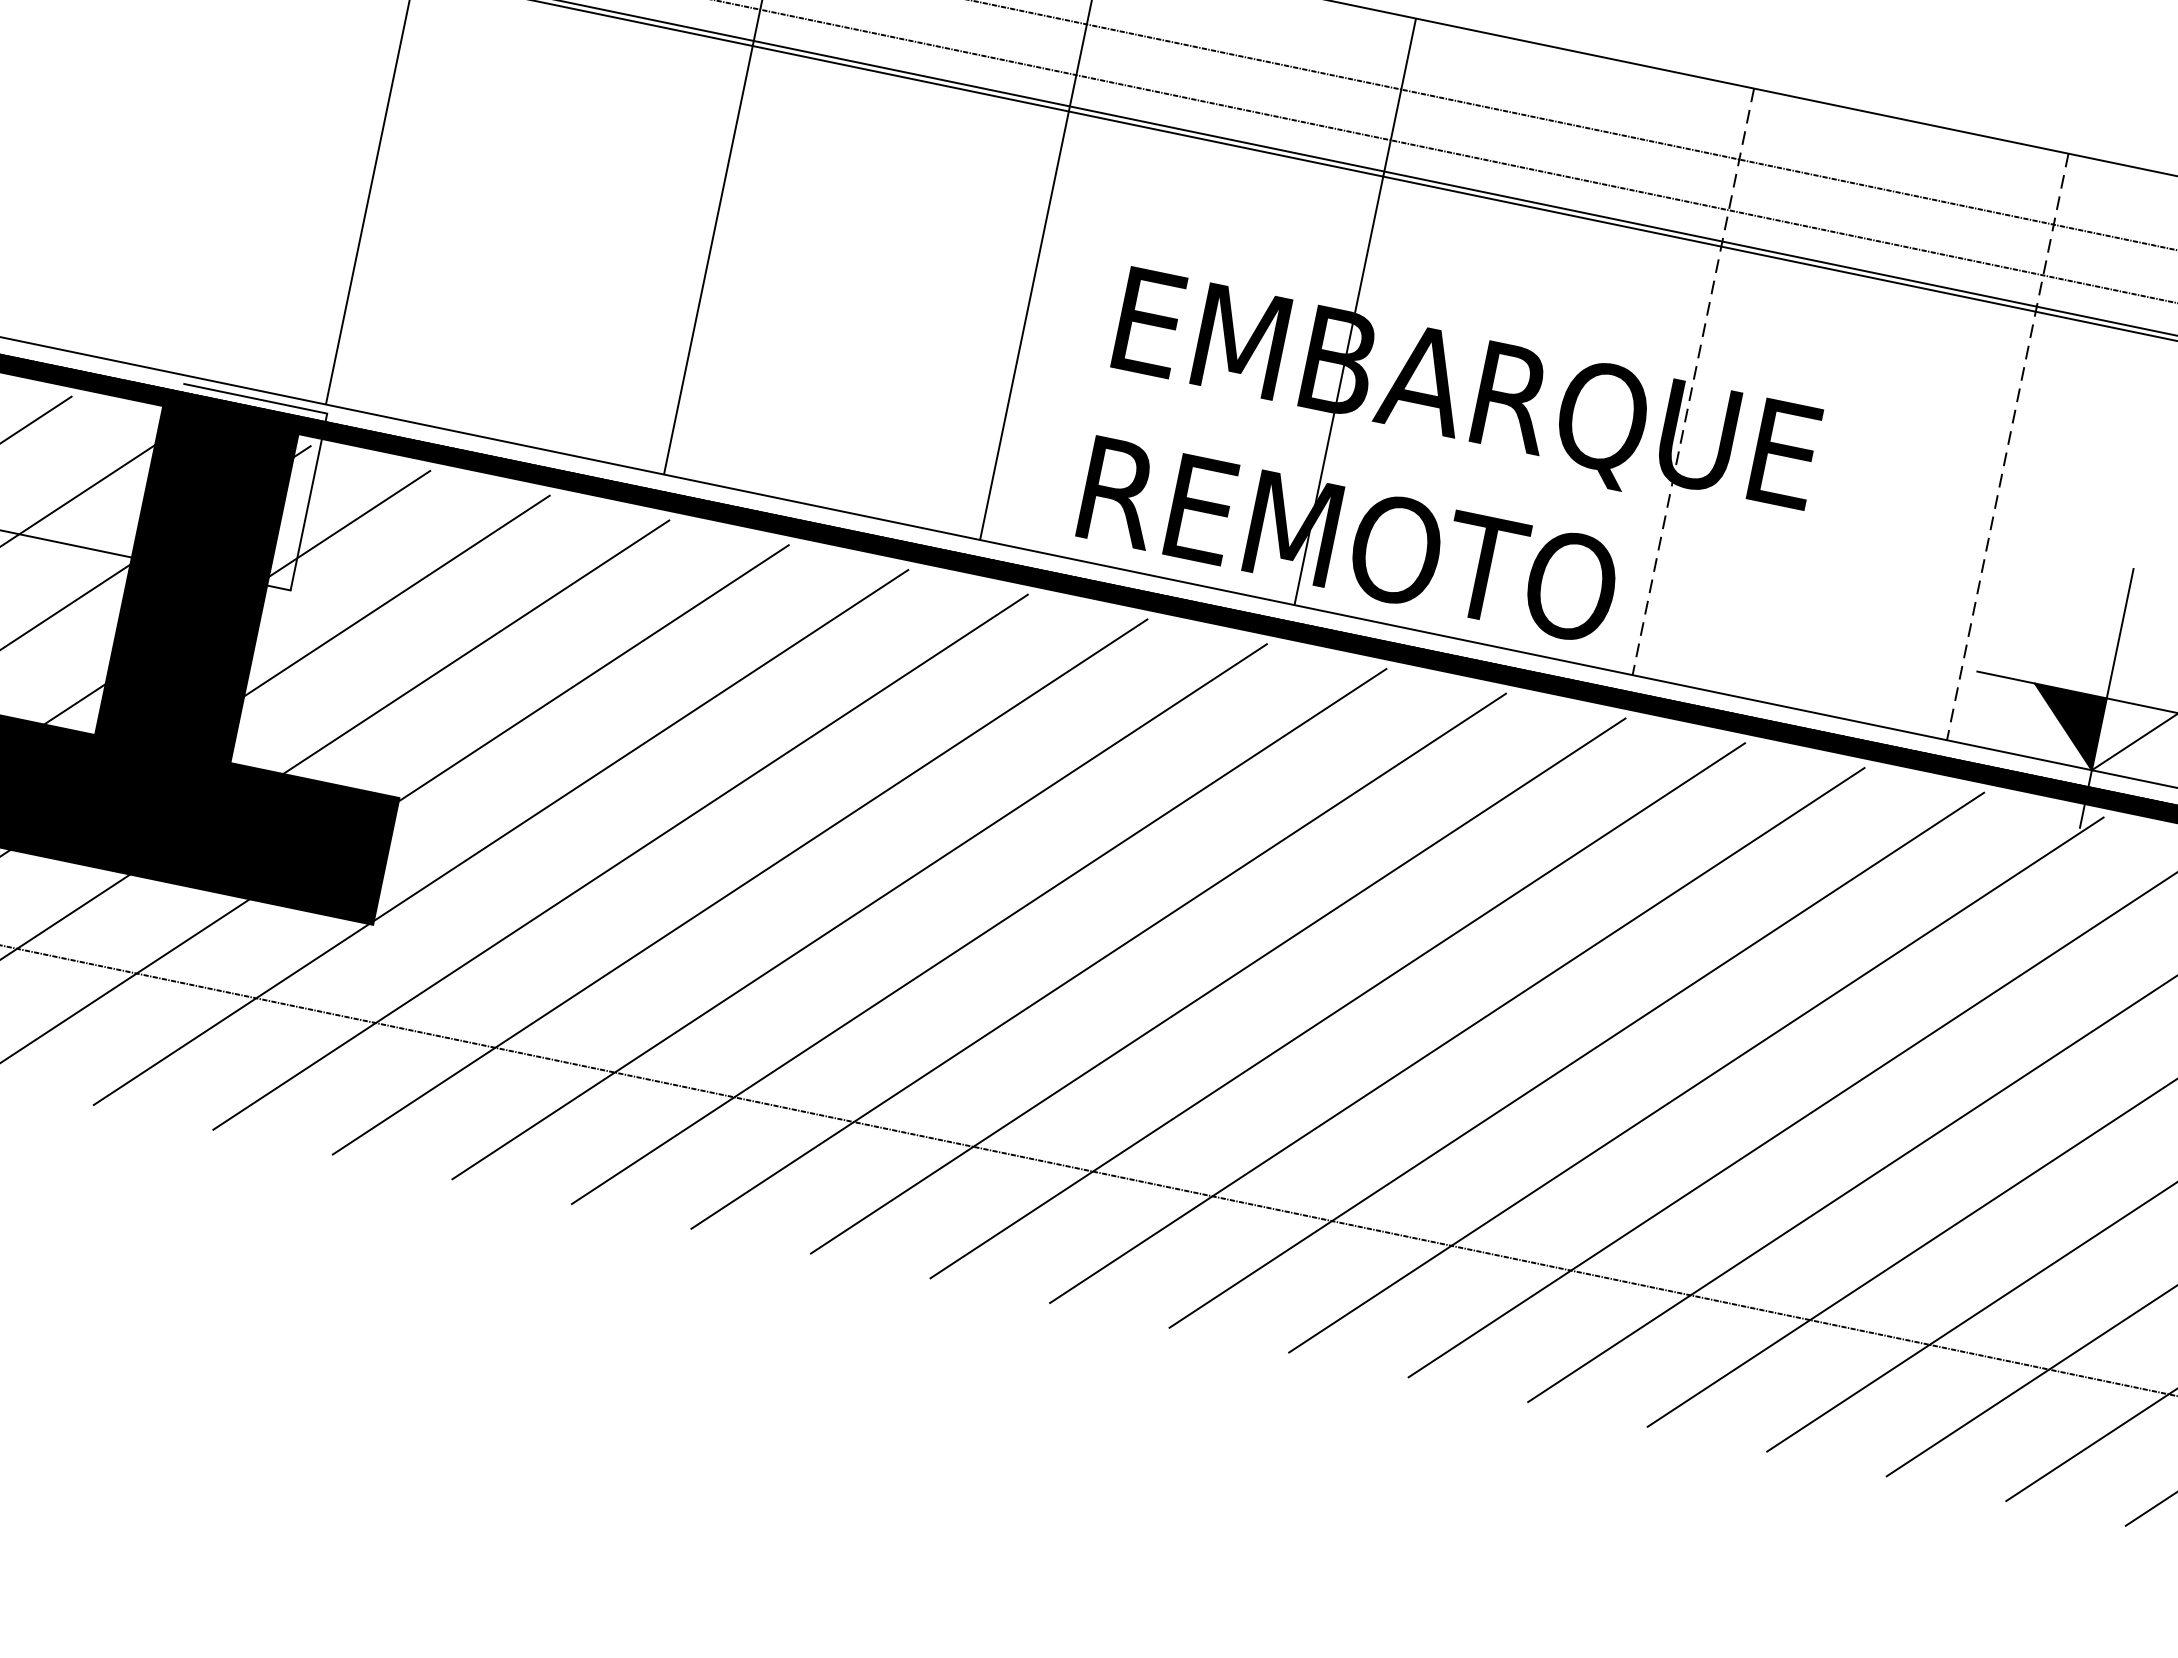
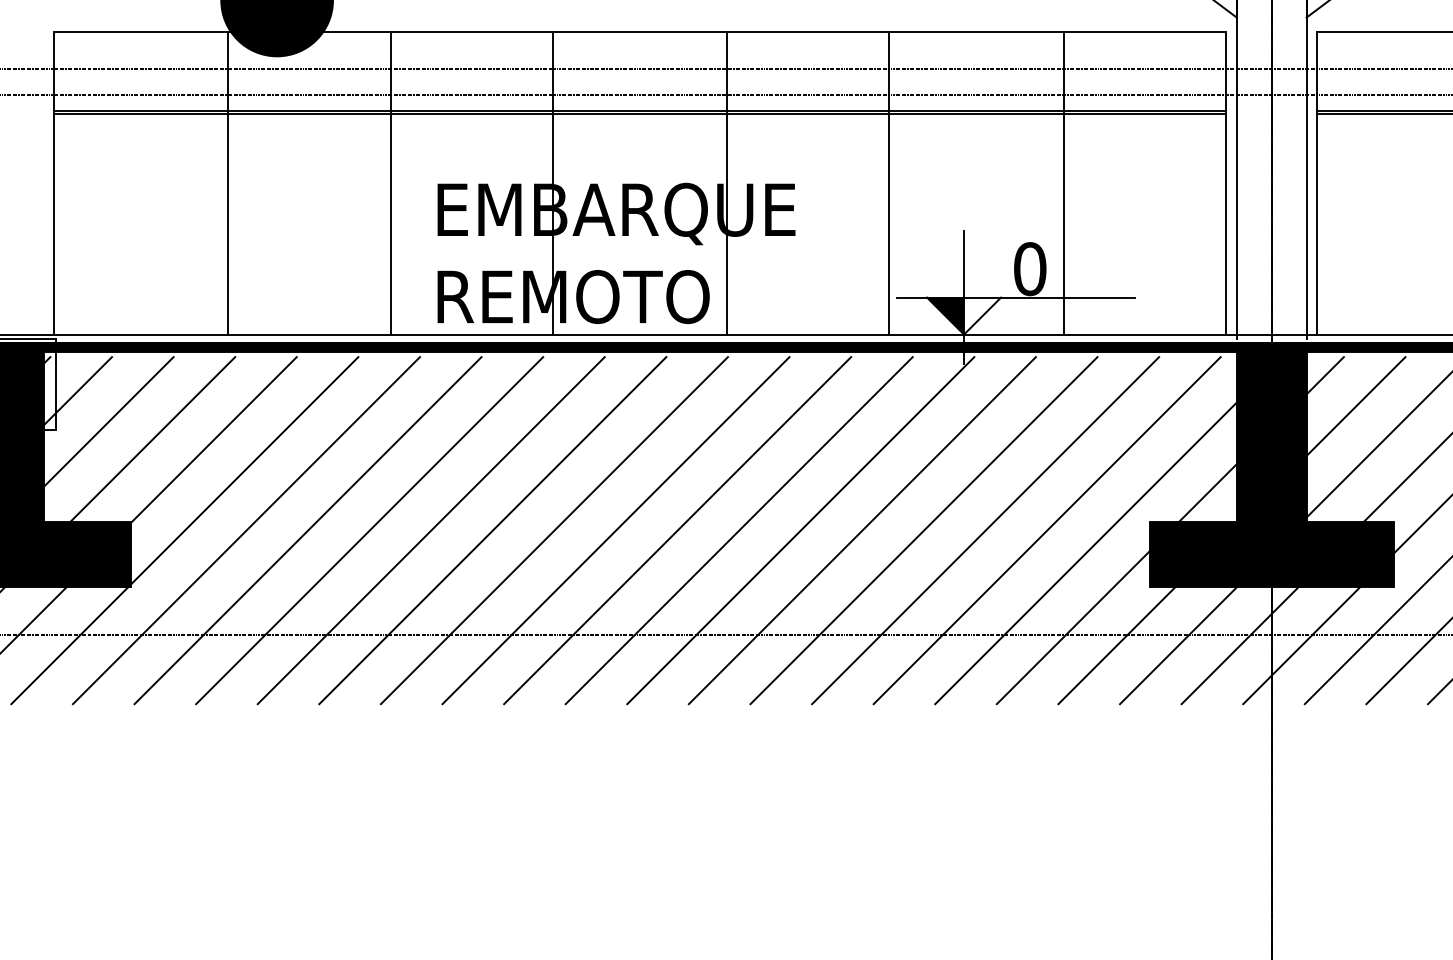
line: (1693, 381) -> (727, 183), dashed -> solid
line: (2007, 447) -> (889, 183), dashed -> solid

